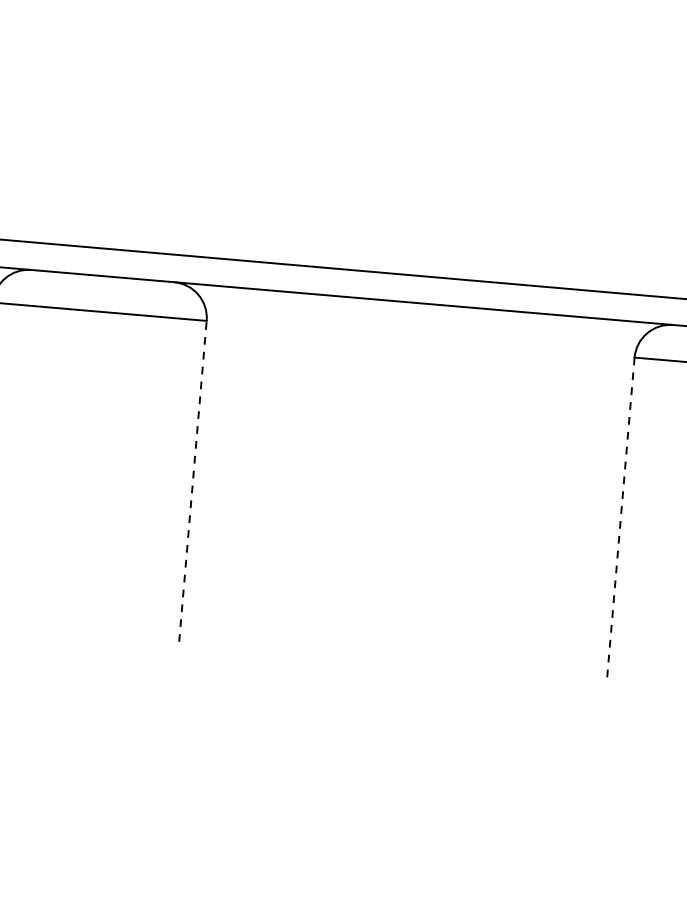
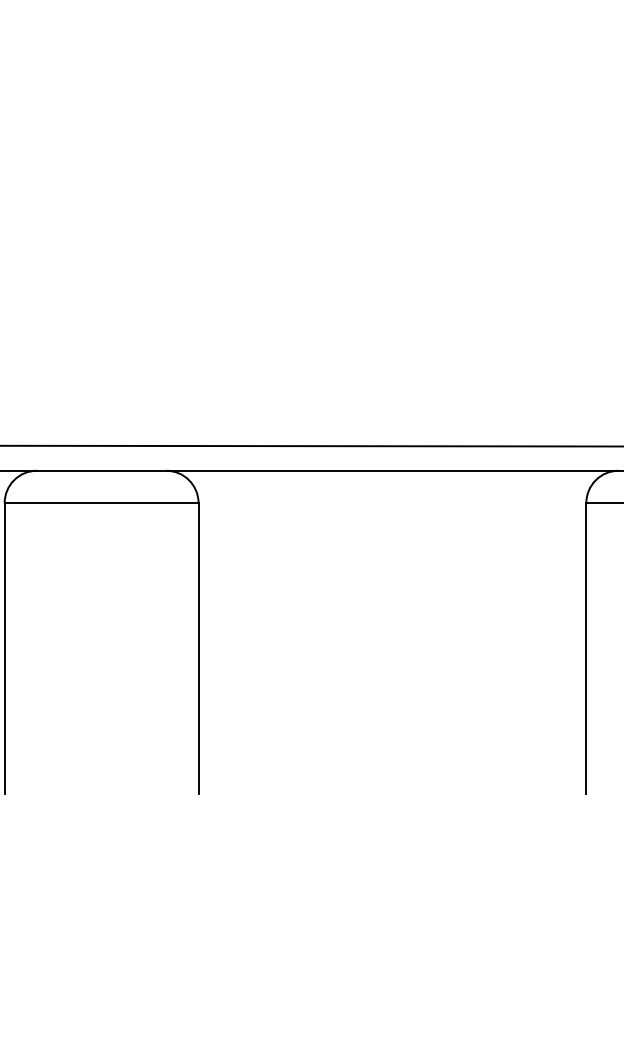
line: (192, 481) -> (198, 648), dashed -> solid
line: (620, 519) -> (586, 649), dashed -> solid

